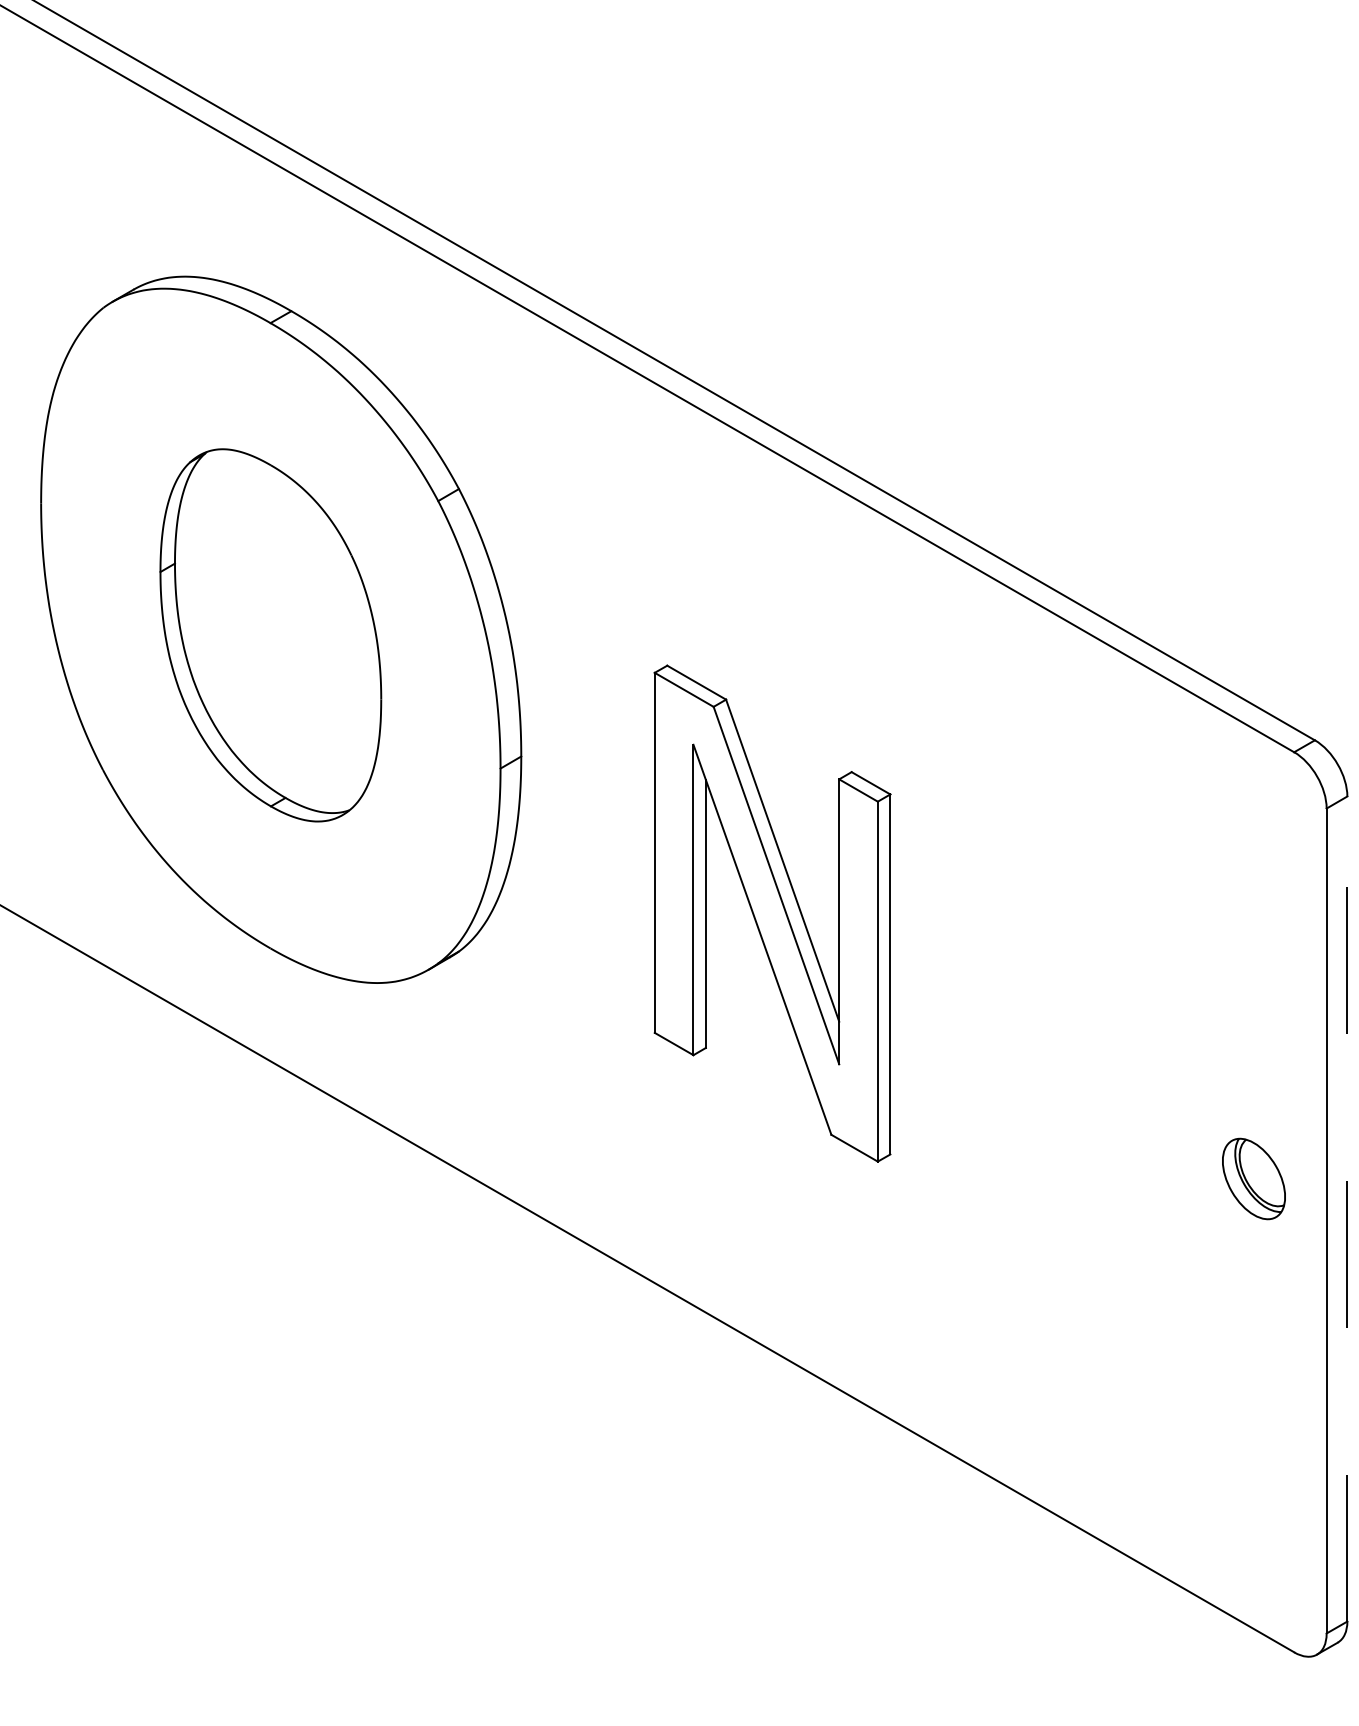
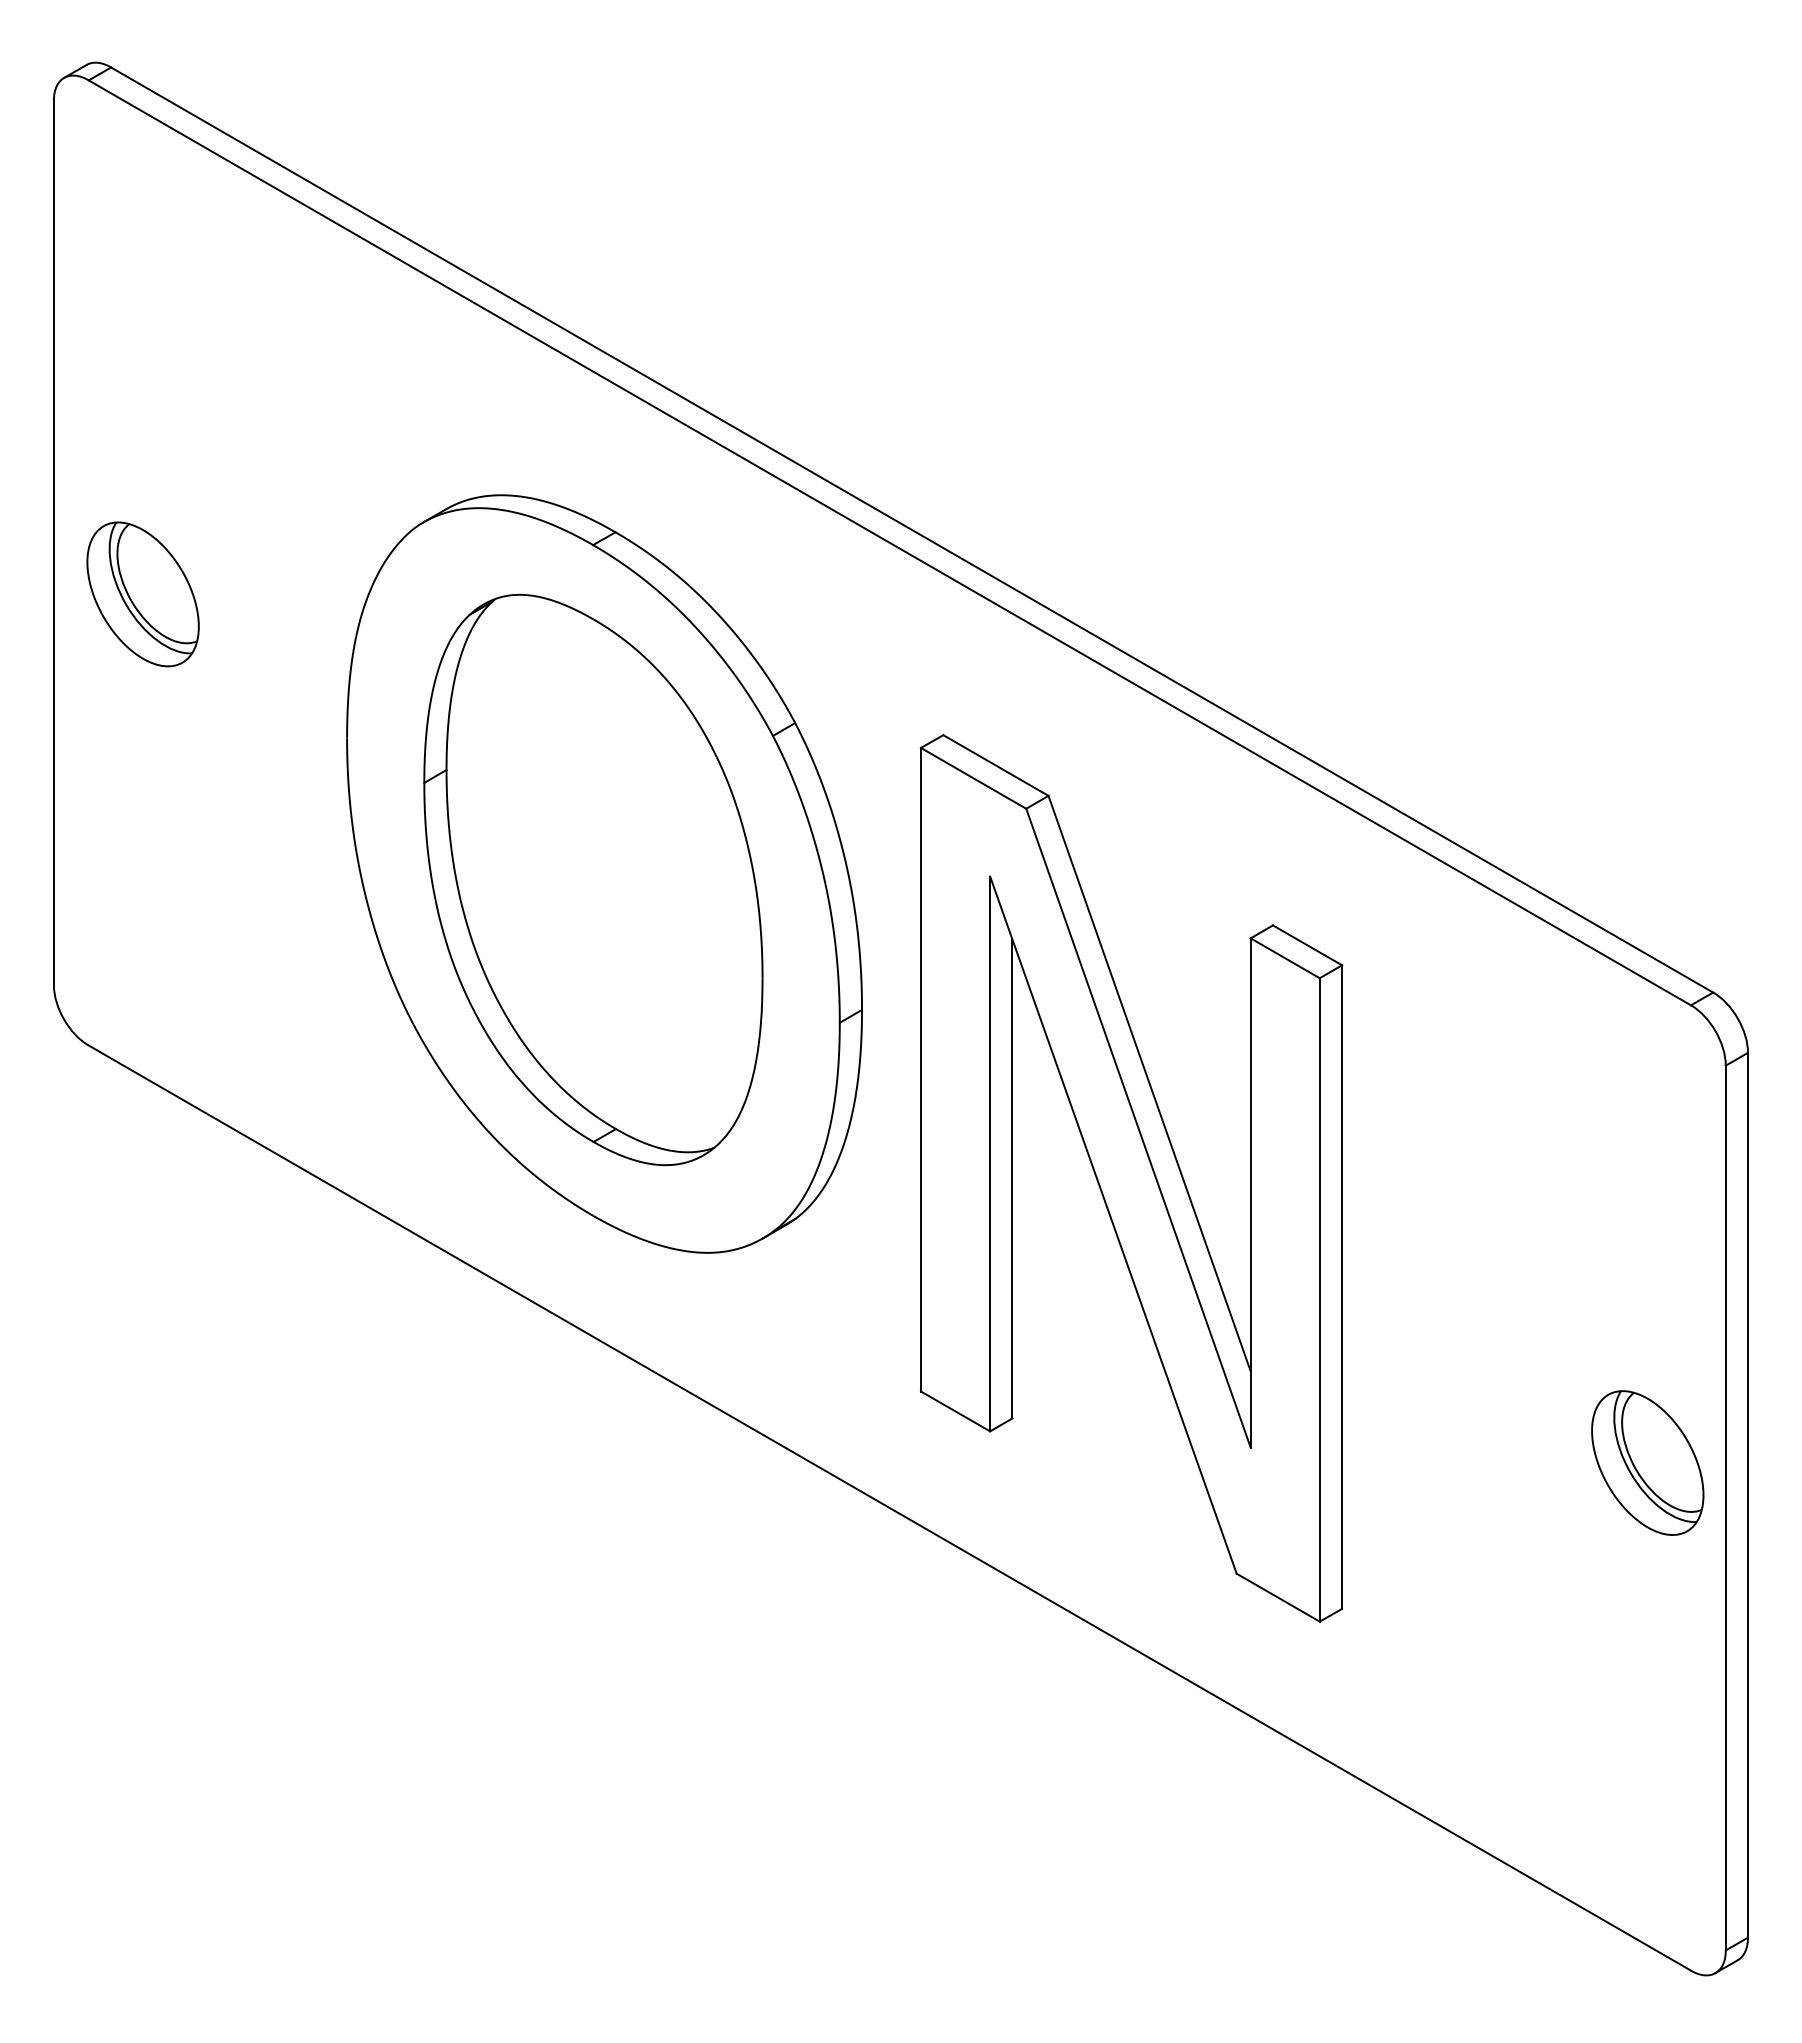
part: (270, 634) -> (593, 879), size x1.43
part: (772, 913) -> (1131, 1178), size x1.67
part: (1253, 1178) -> (1647, 1462), size x1.67
line: (1347, 1208) -> (1748, 1494), dashed -> solid

